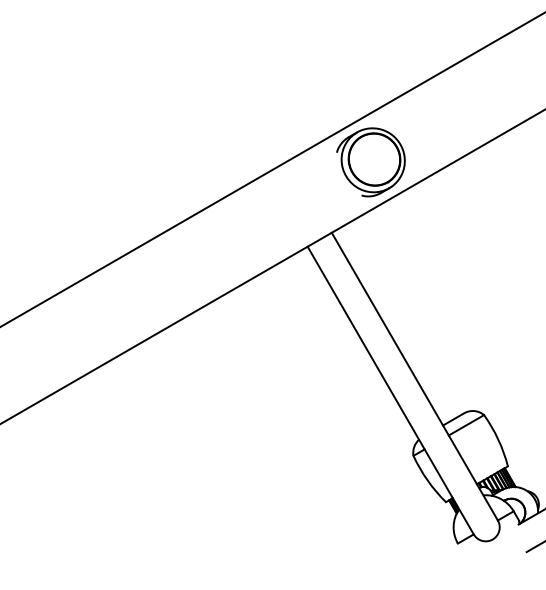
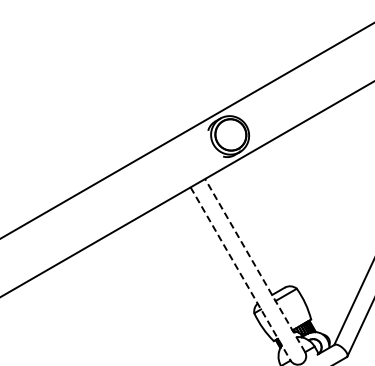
line: (415, 376) -> (255, 265), solid -> dashed
line: (390, 389) -> (240, 273), solid -> dashed

